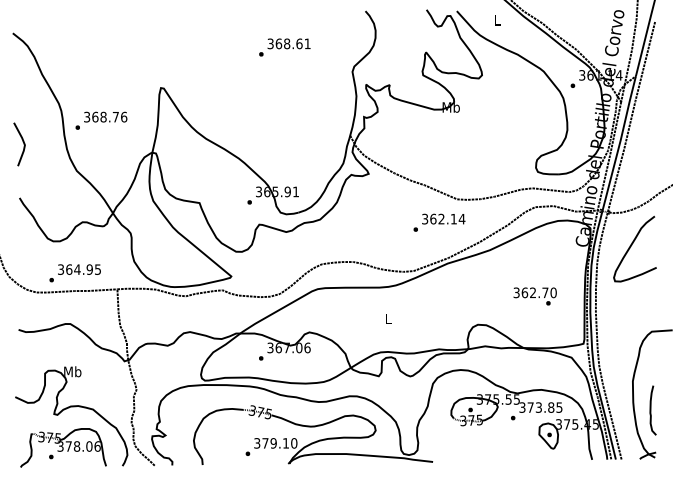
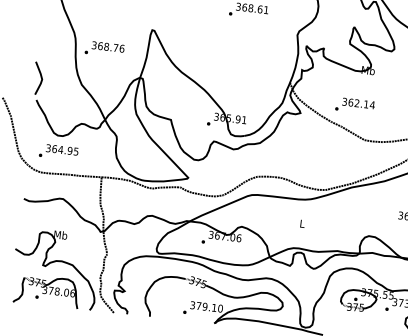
line: (22, 142) -> (40, 77), moved
text: (439, 222) -> (355, 105), moved
text: (74, 273) -> (58, 152), moved

